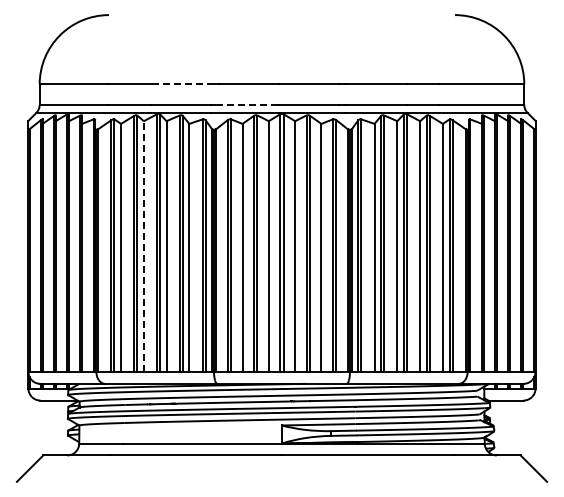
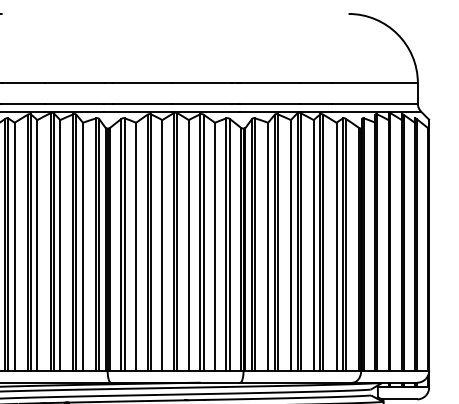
line: (181, 84) -> (75, 83), dashed -> solid
line: (248, 104) -> (142, 103), dashed -> solid
line: (143, 246) -> (37, 245), dashed -> solid

